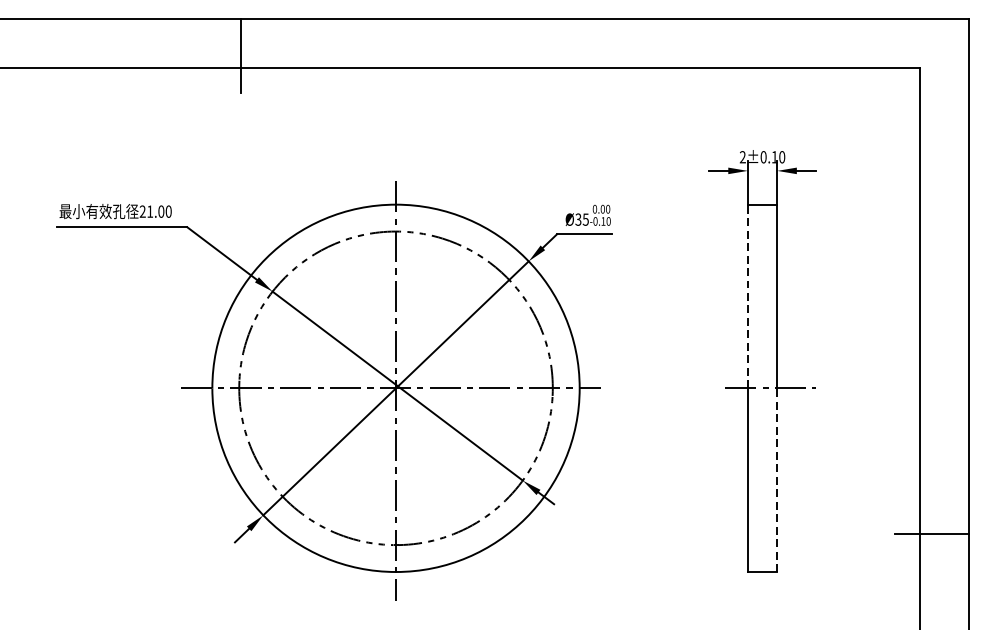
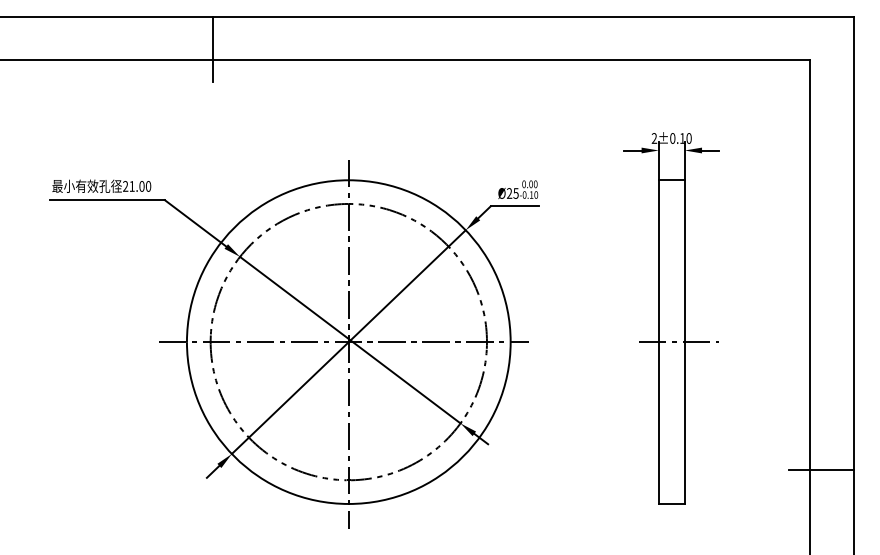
text: (578, 219) -> (509, 193), Ø35 -> Ø25
line: (747, 296) -> (658, 261), dashed -> solid
line: (776, 480) -> (684, 423), dashed -> solid

